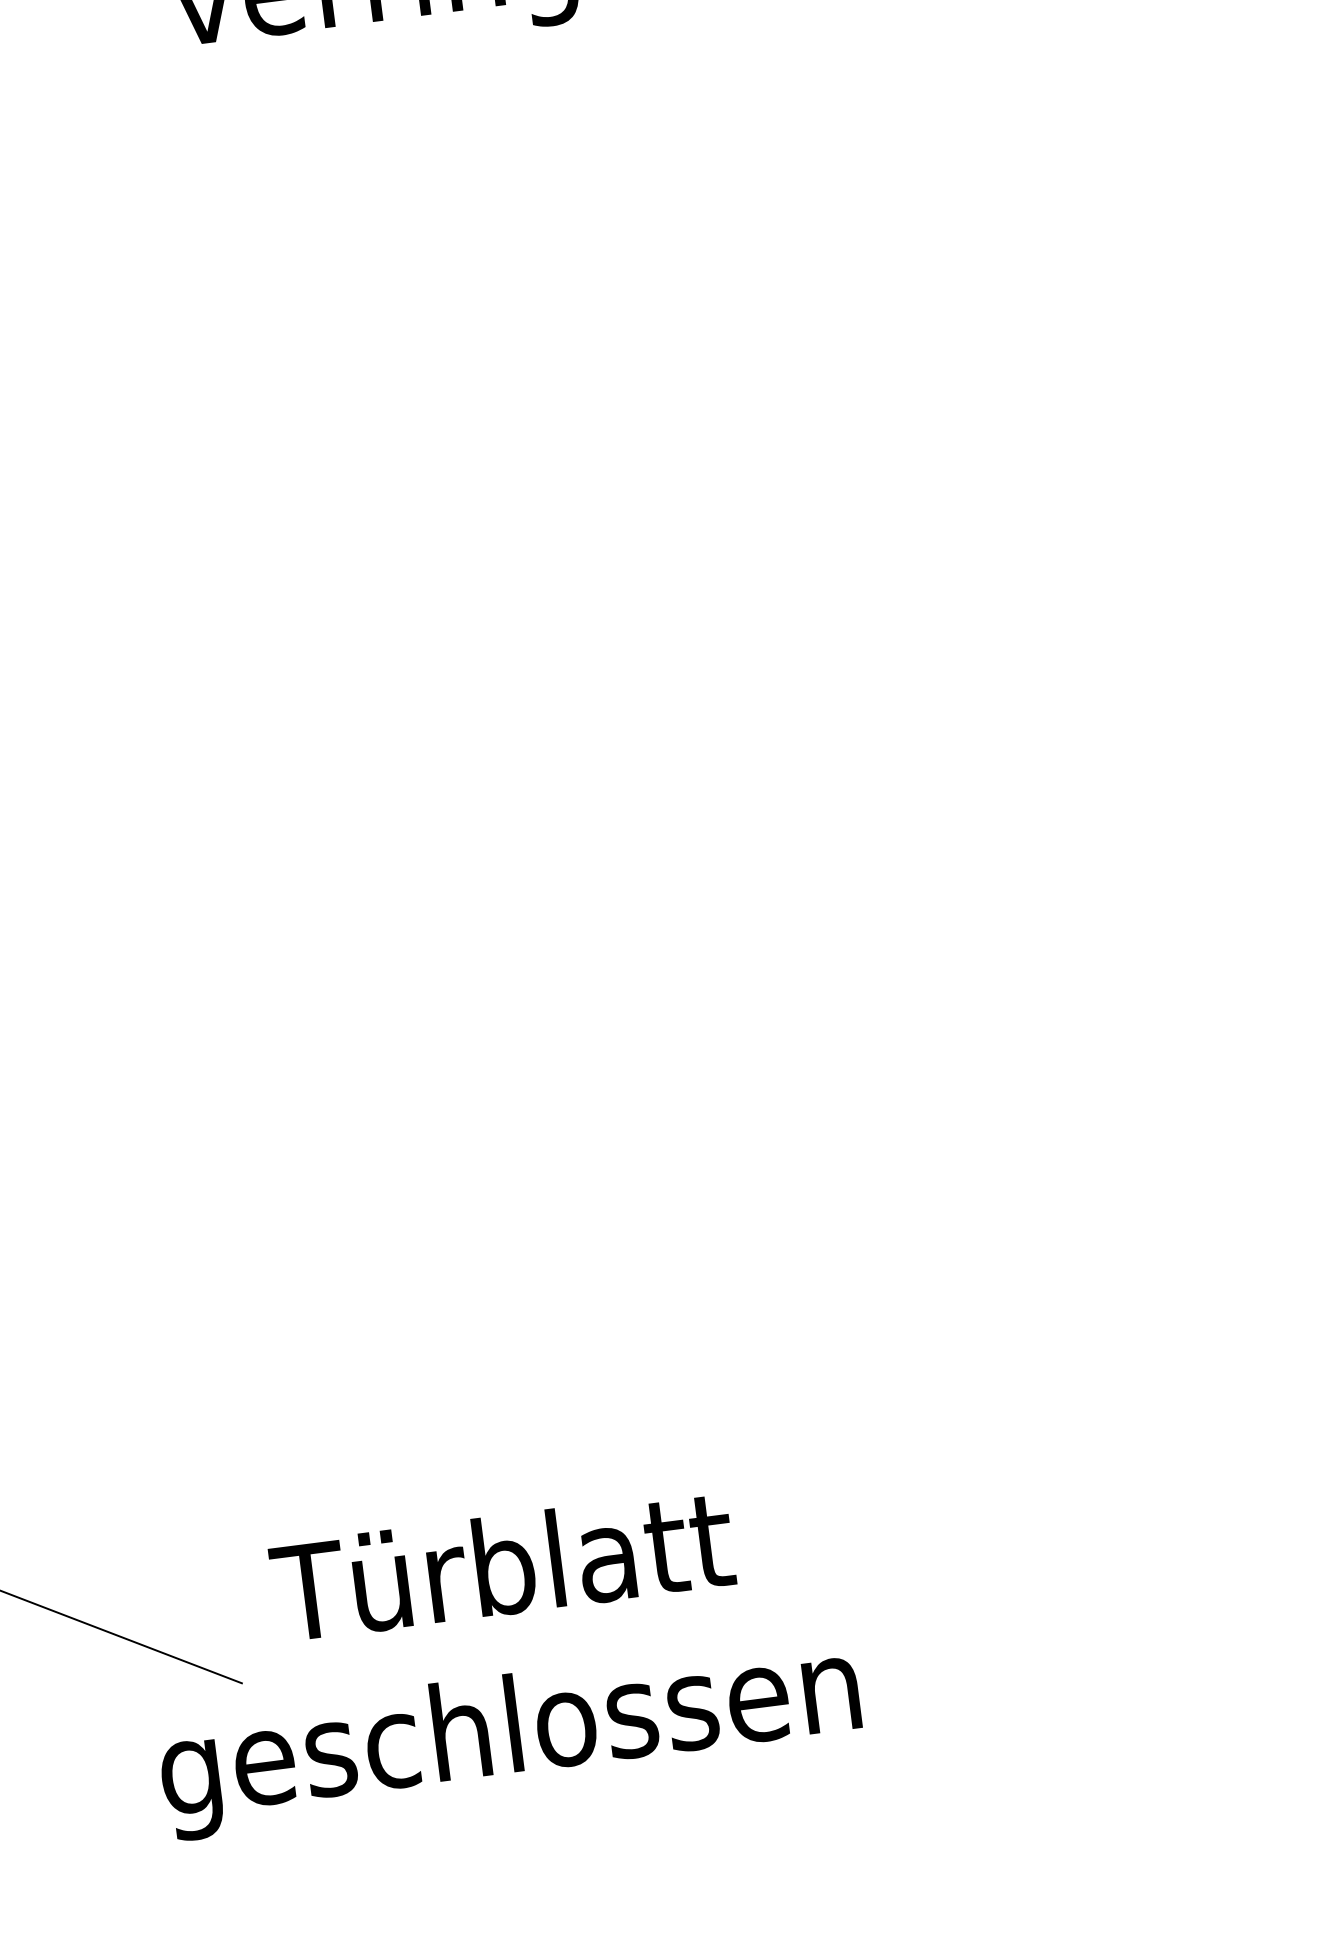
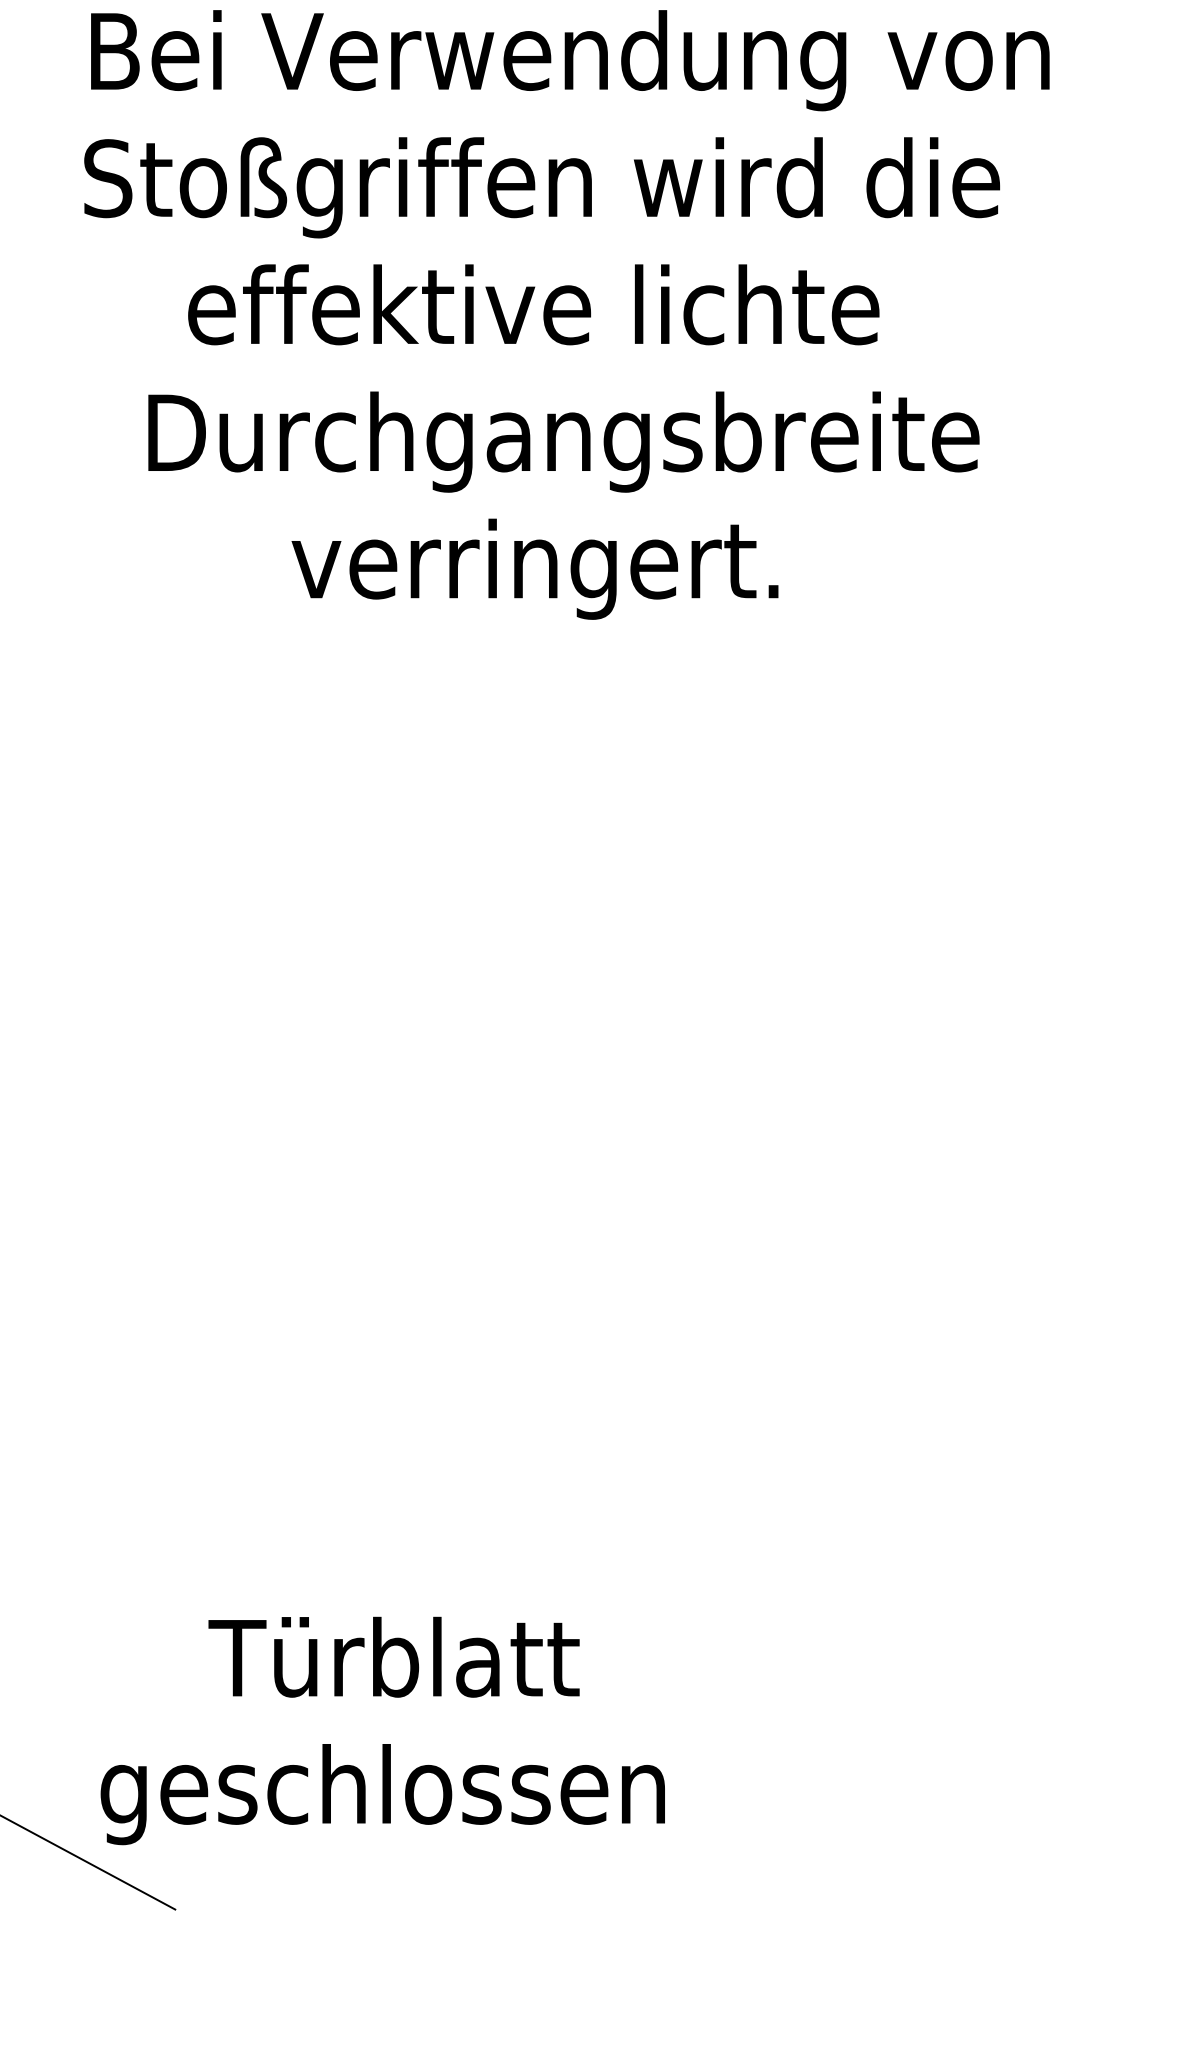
text: (499, 1657) -> (382, 1730), moved

